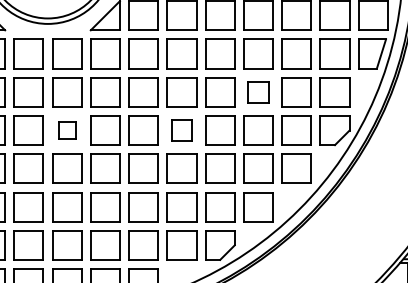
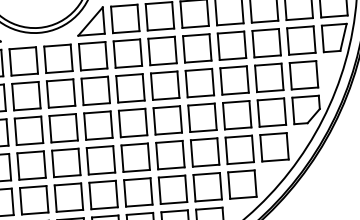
part: (258, 92) -> (234, 80), size x1.43
part: (67, 130) -> (64, 128), size x1.67
part: (181, 130) -> (167, 120), size x1.43

